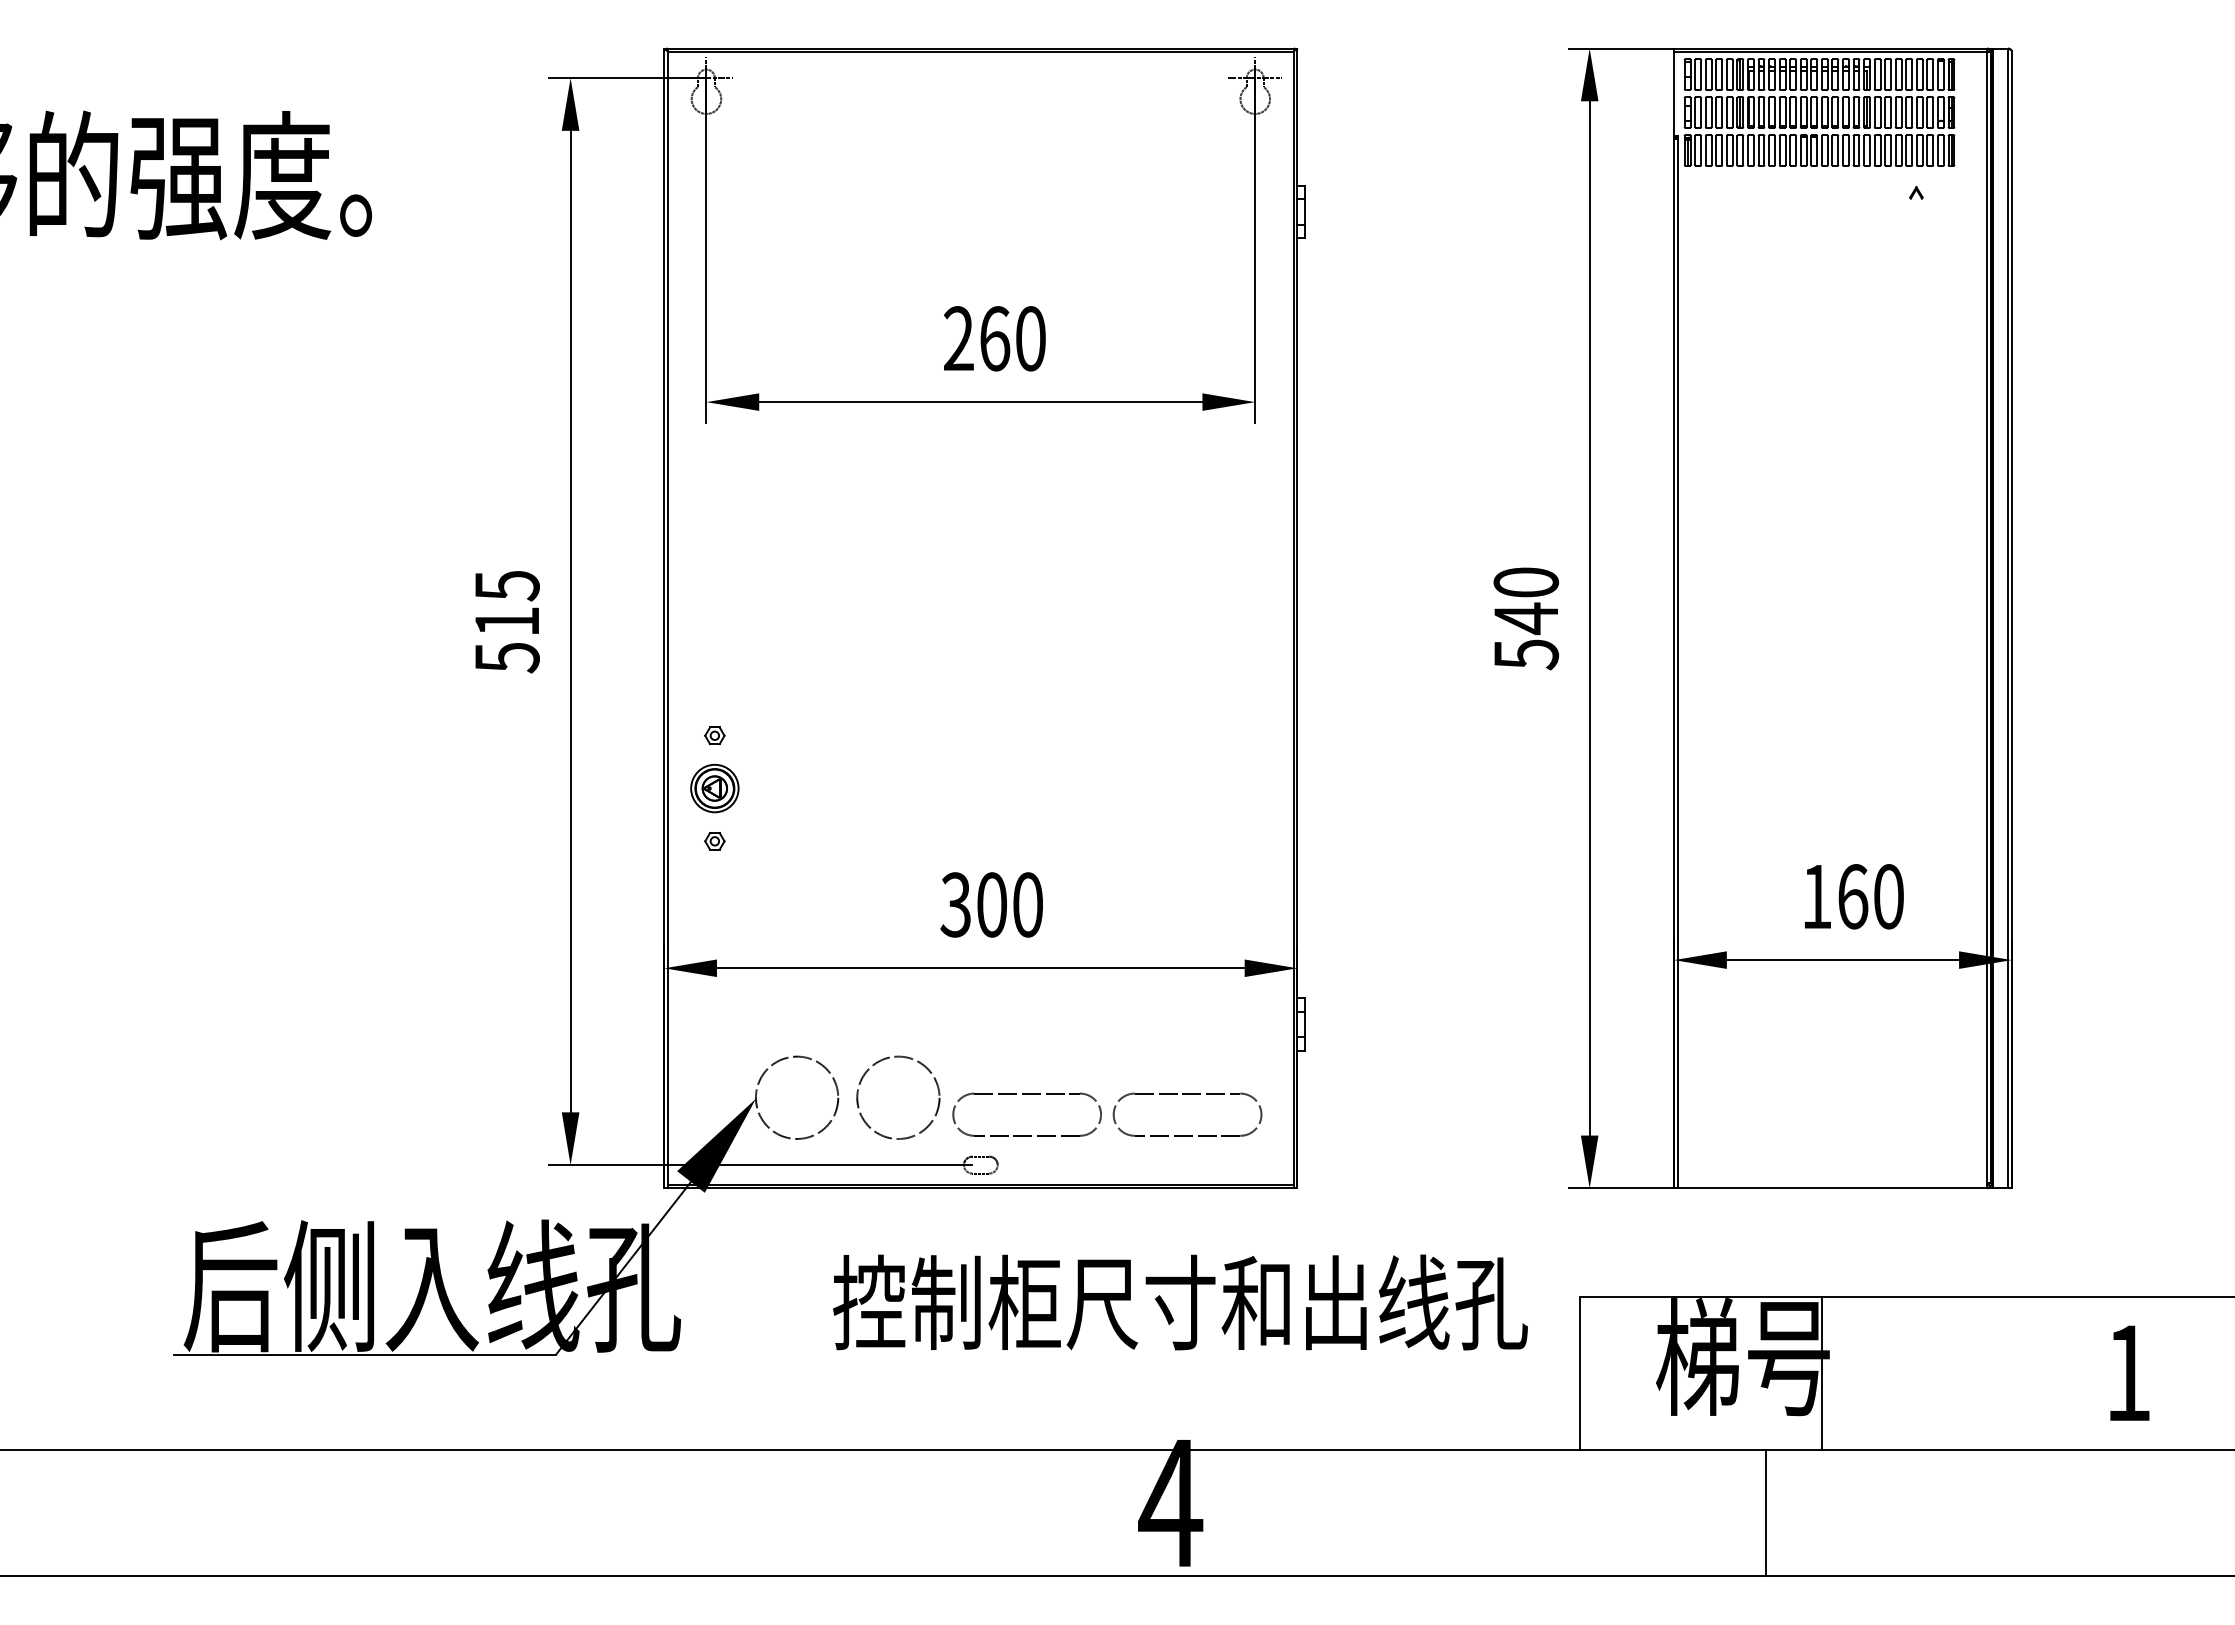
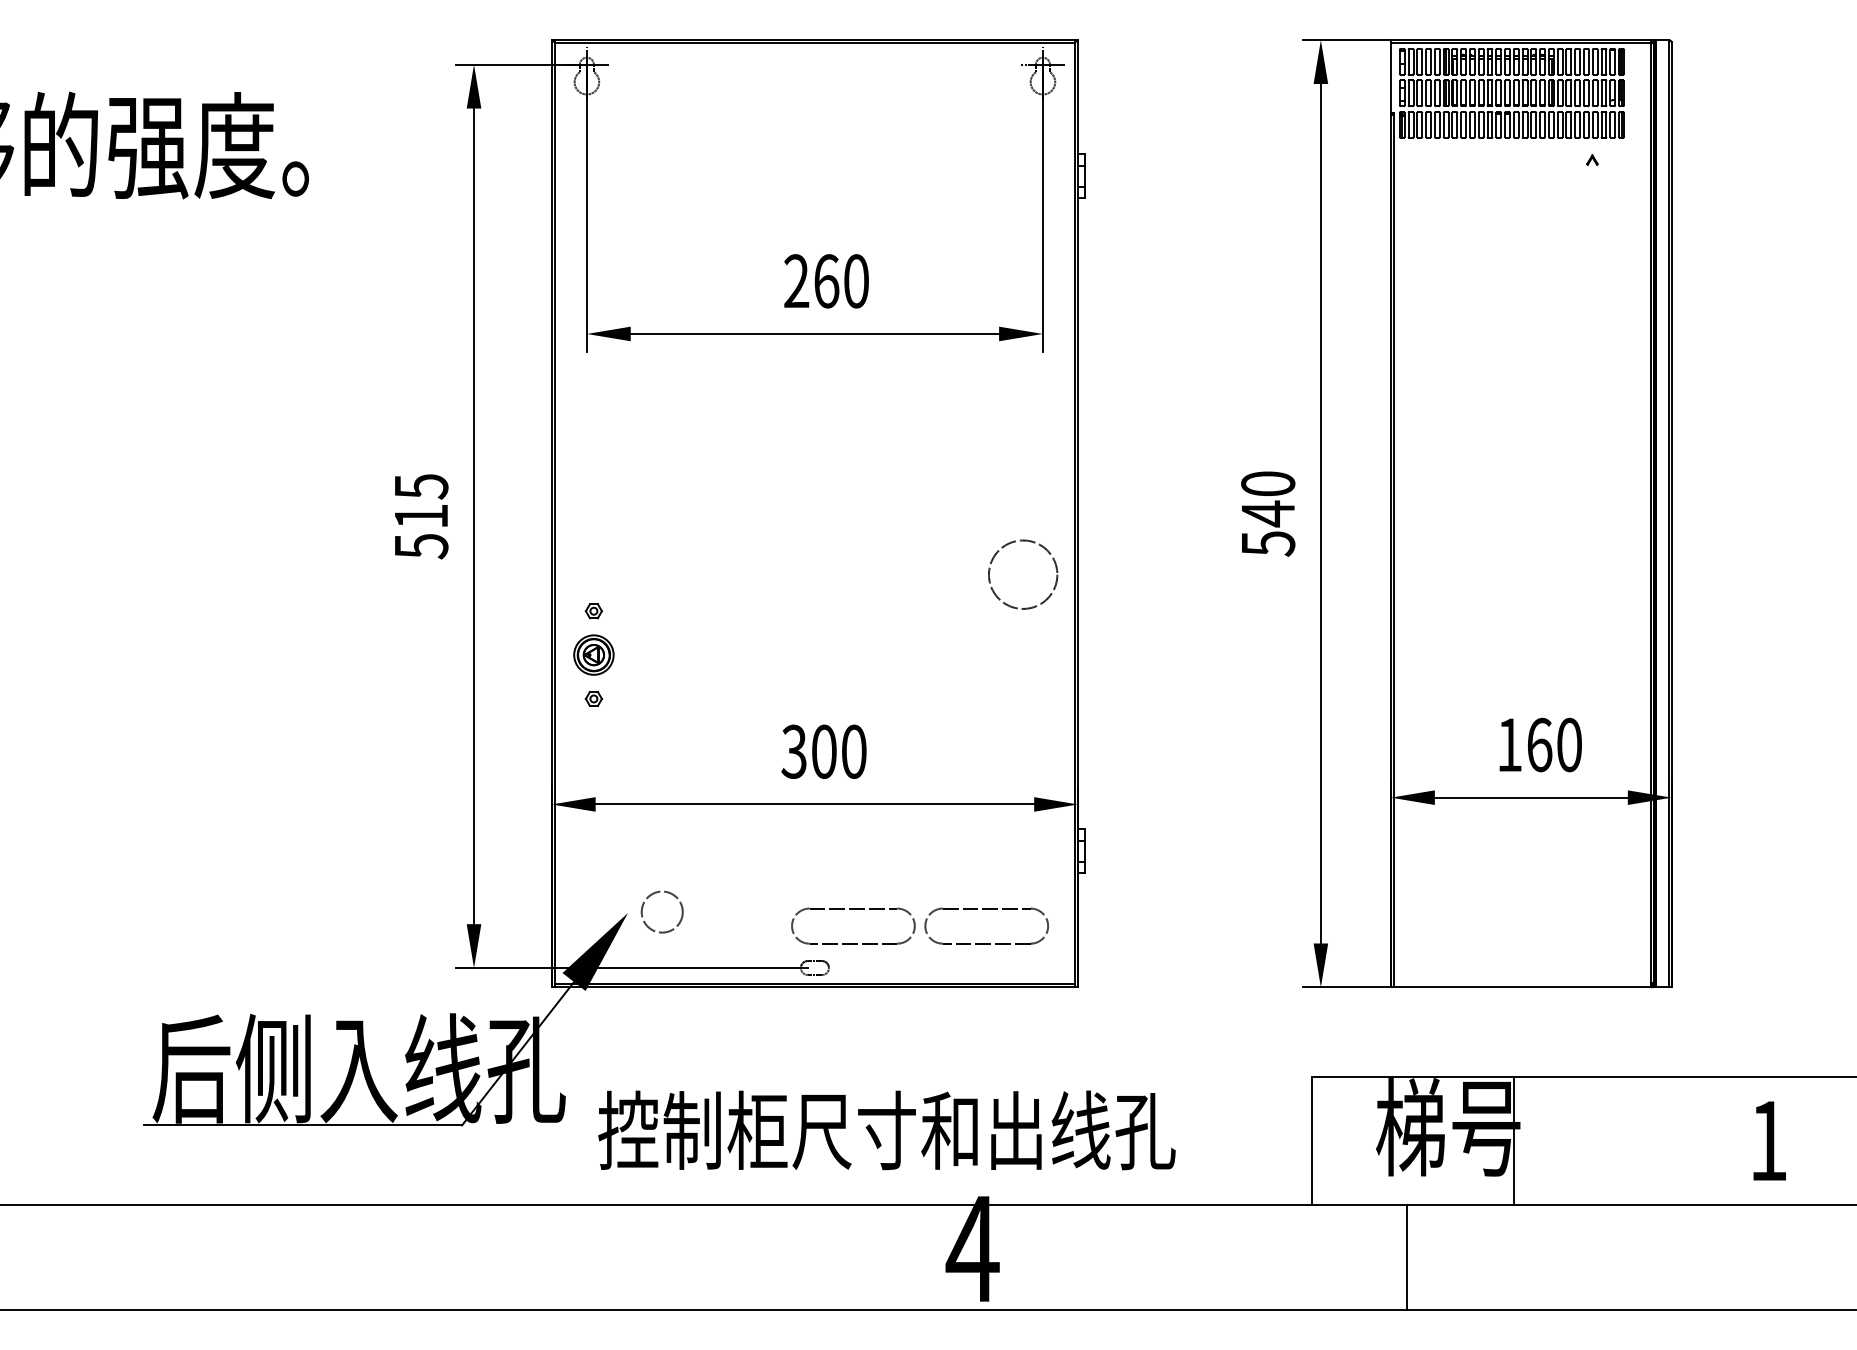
circle: (796, 1097) -> (661, 911), size x0.6
circle: (898, 1097) -> (1023, 574), moved
text: (1180, 1302) -> (886, 1130), moved
line: (1765, 1512) -> (1406, 1256), moved

